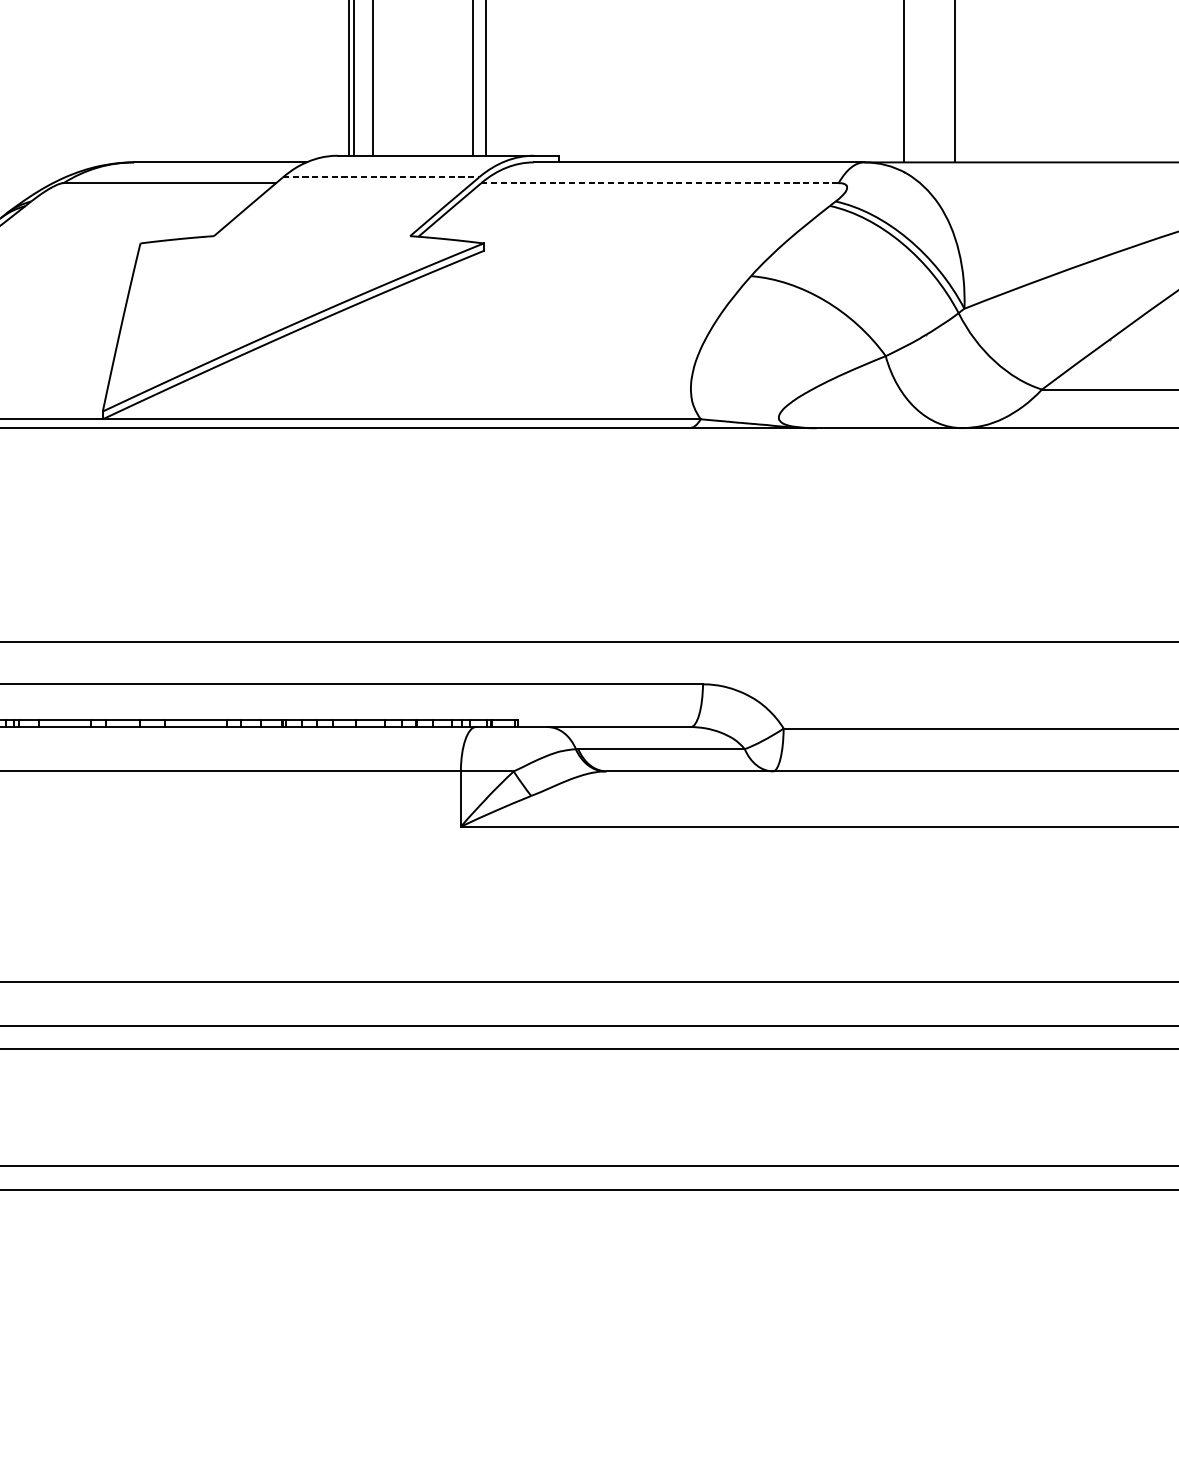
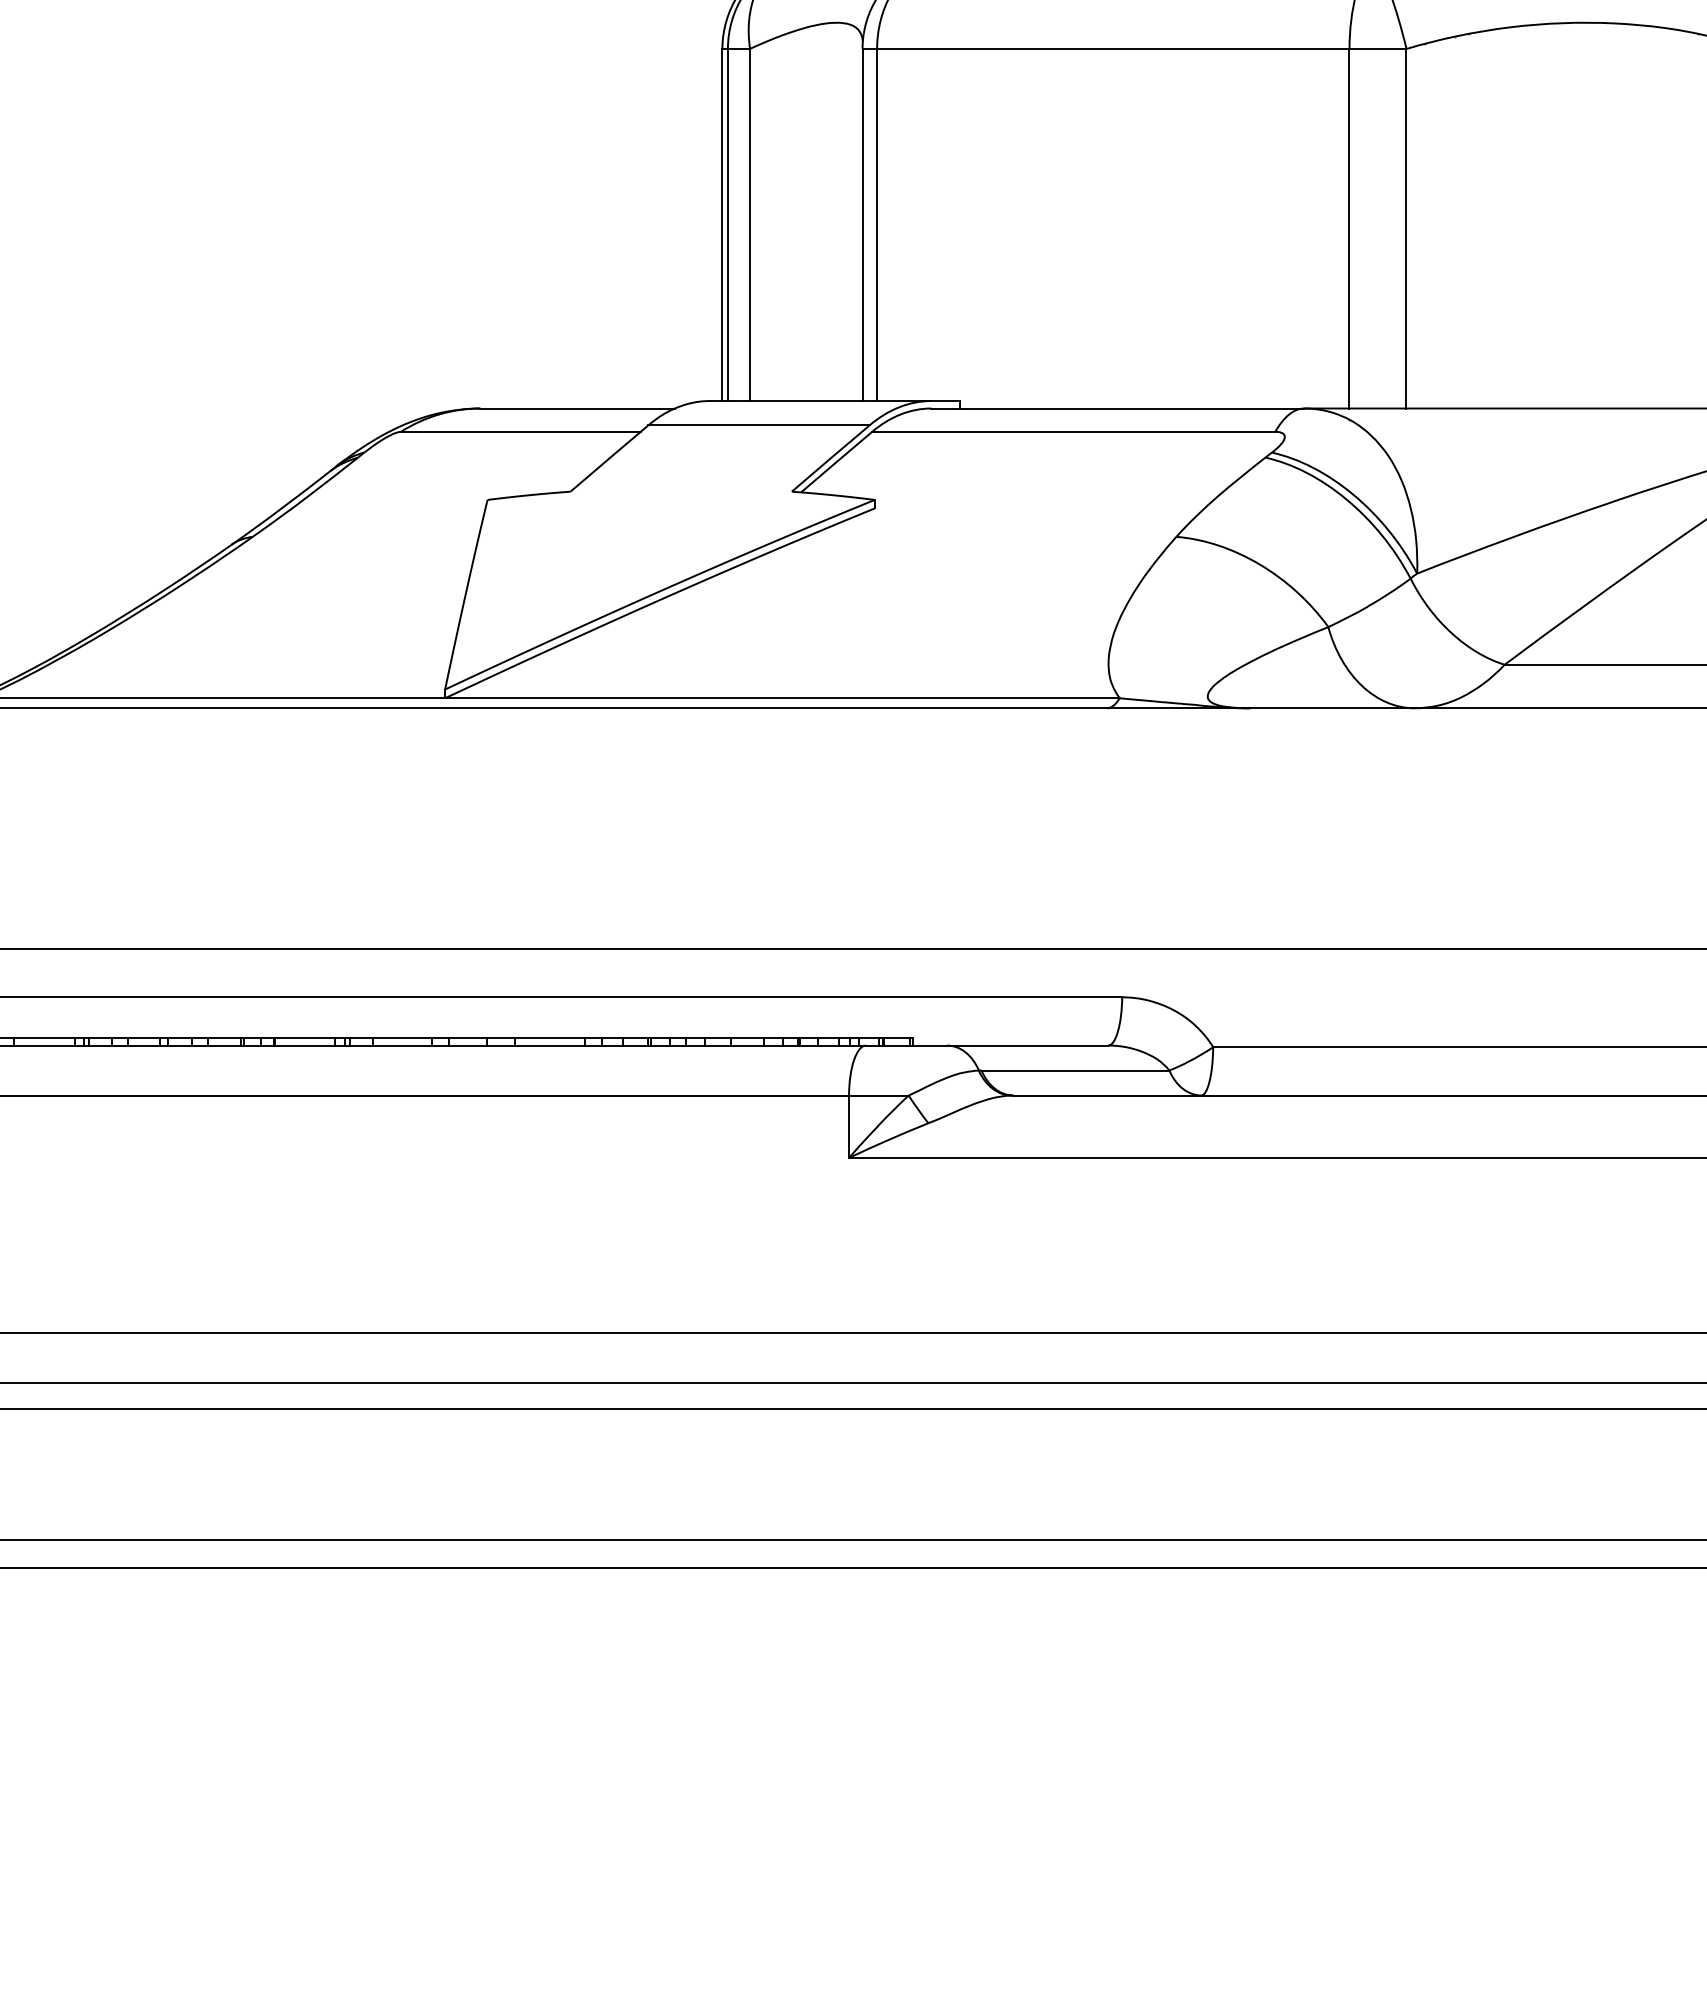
line: (380, 177) -> (758, 425), dashed -> solid
line: (659, 182) -> (1073, 431), dashed -> solid

